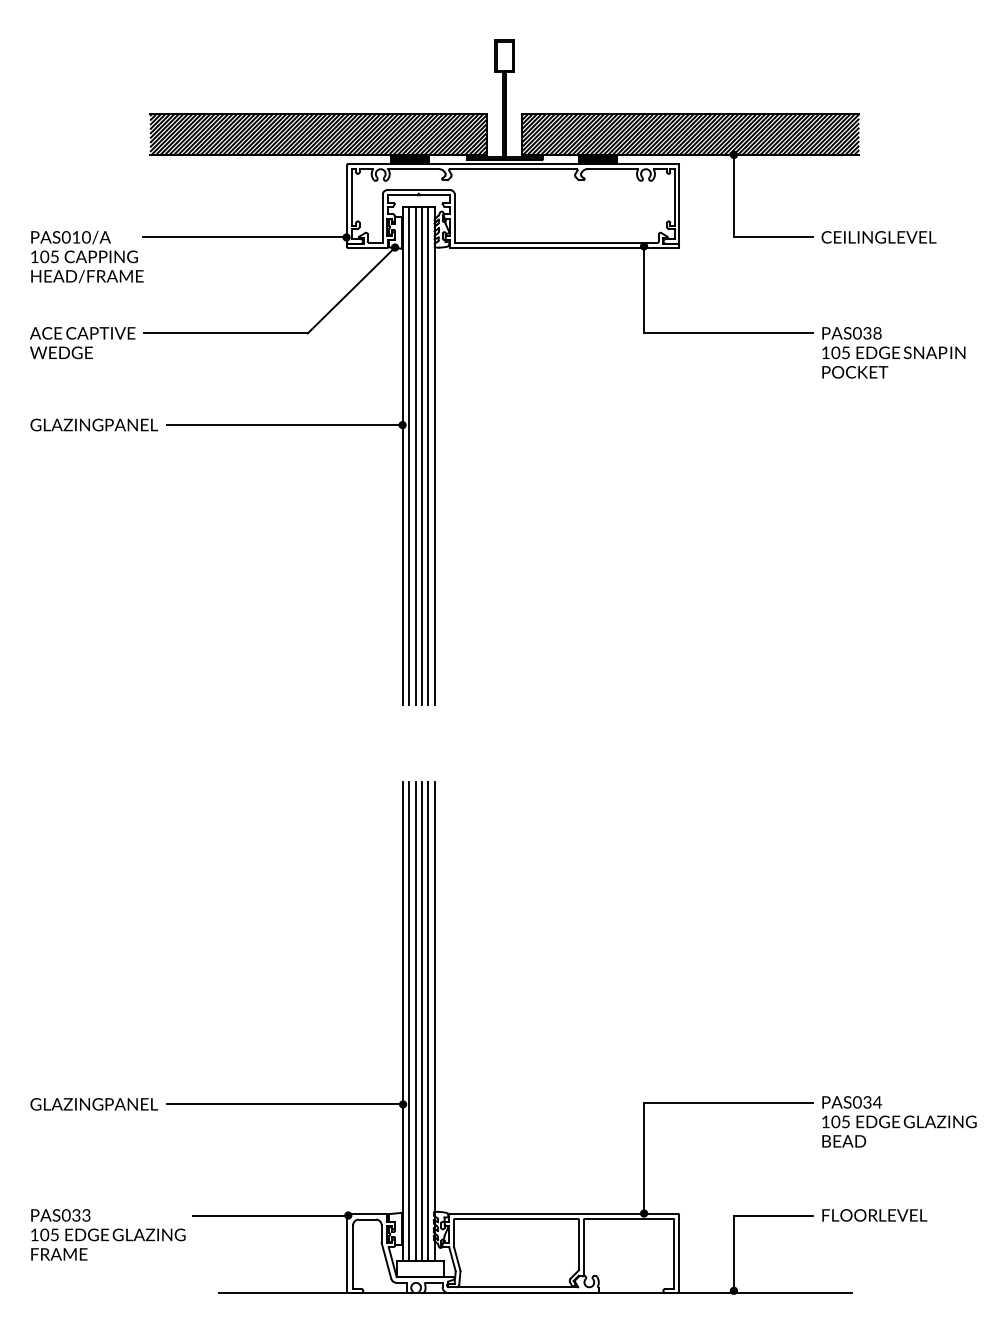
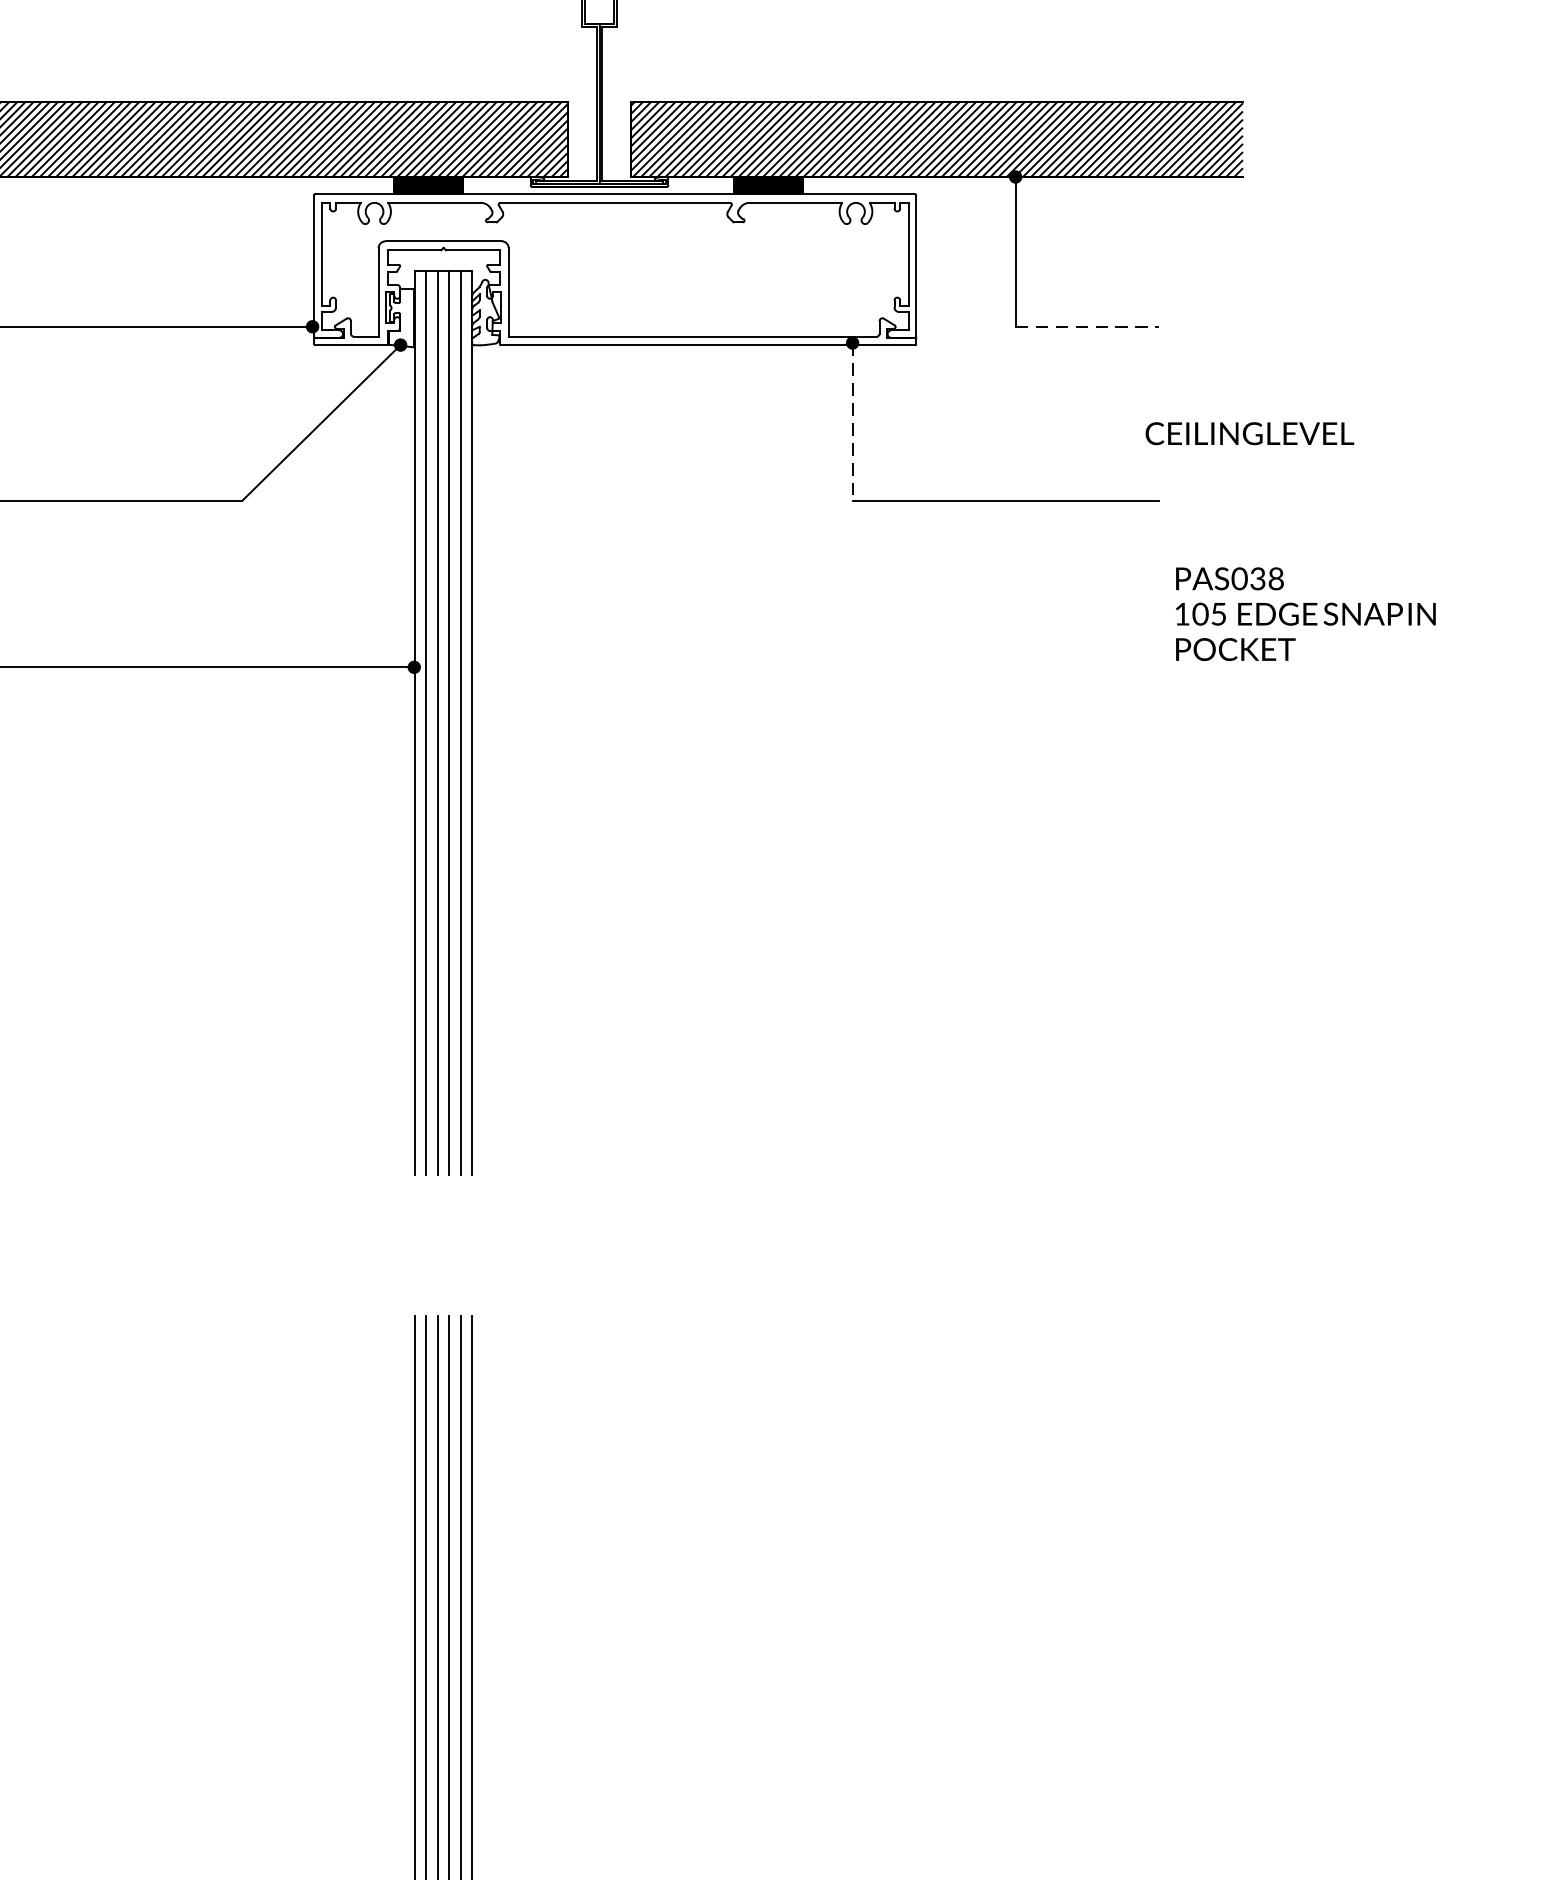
line: (773, 237) -> (1087, 326), solid -> dashed
text: (878, 237) -> (1248, 433), moved
line: (644, 289) -> (853, 421), solid -> dashed
text: (893, 352) -> (1305, 613), moved

